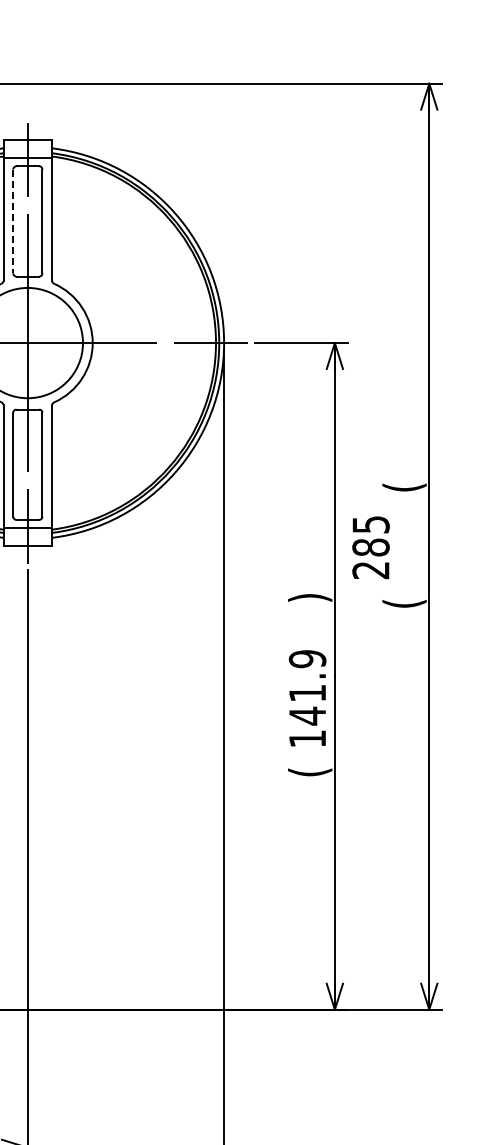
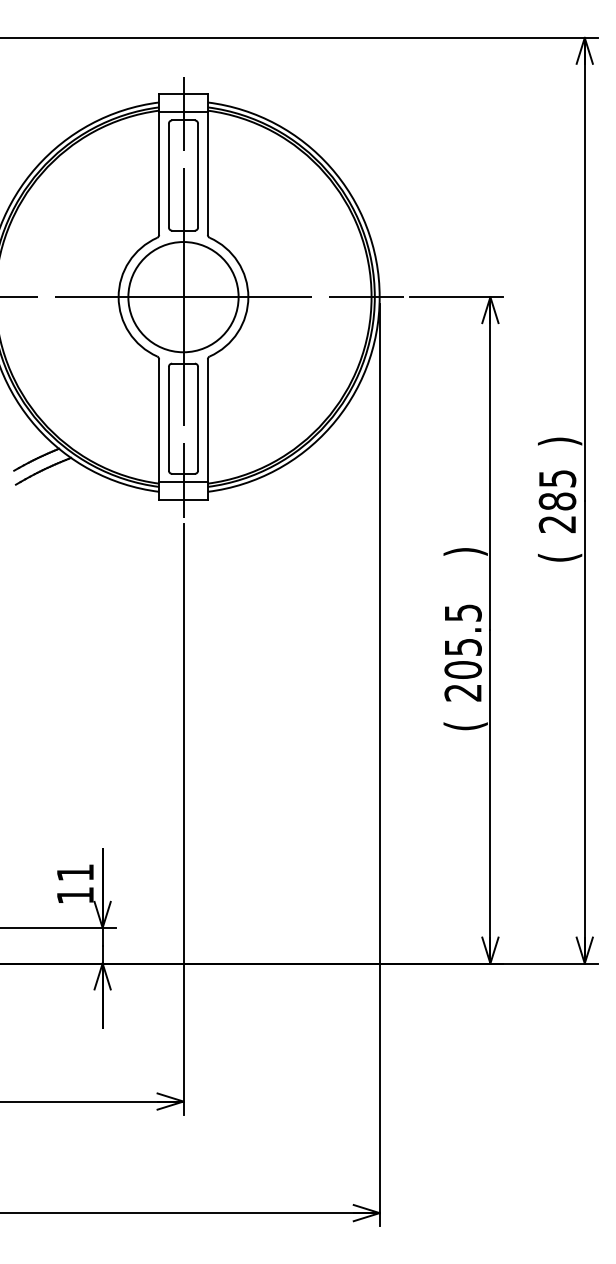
line: (12, 221) -> (168, 175), dashed -> solid
text: (405, 487) -> (560, 441), ( -> )
text: (370, 547) -> (557, 501), moved
text: (306, 698) -> (462, 652), 141.9 -> 205.5

